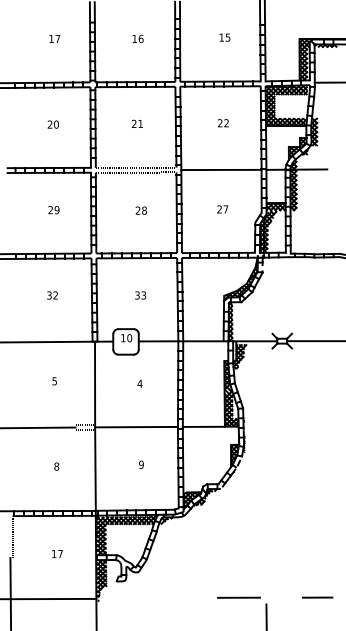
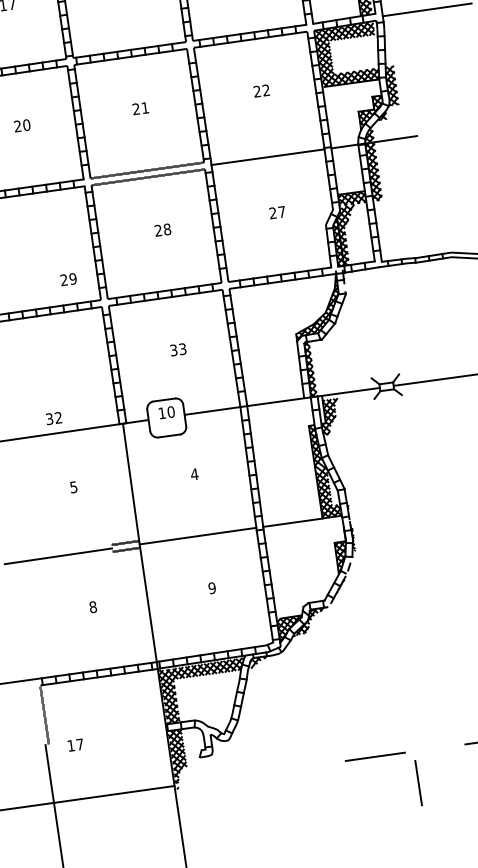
text: (53, 210) -> (68, 280), moved
text: (52, 295) -> (54, 418), moved
text: (57, 553) -> (75, 744), moved

